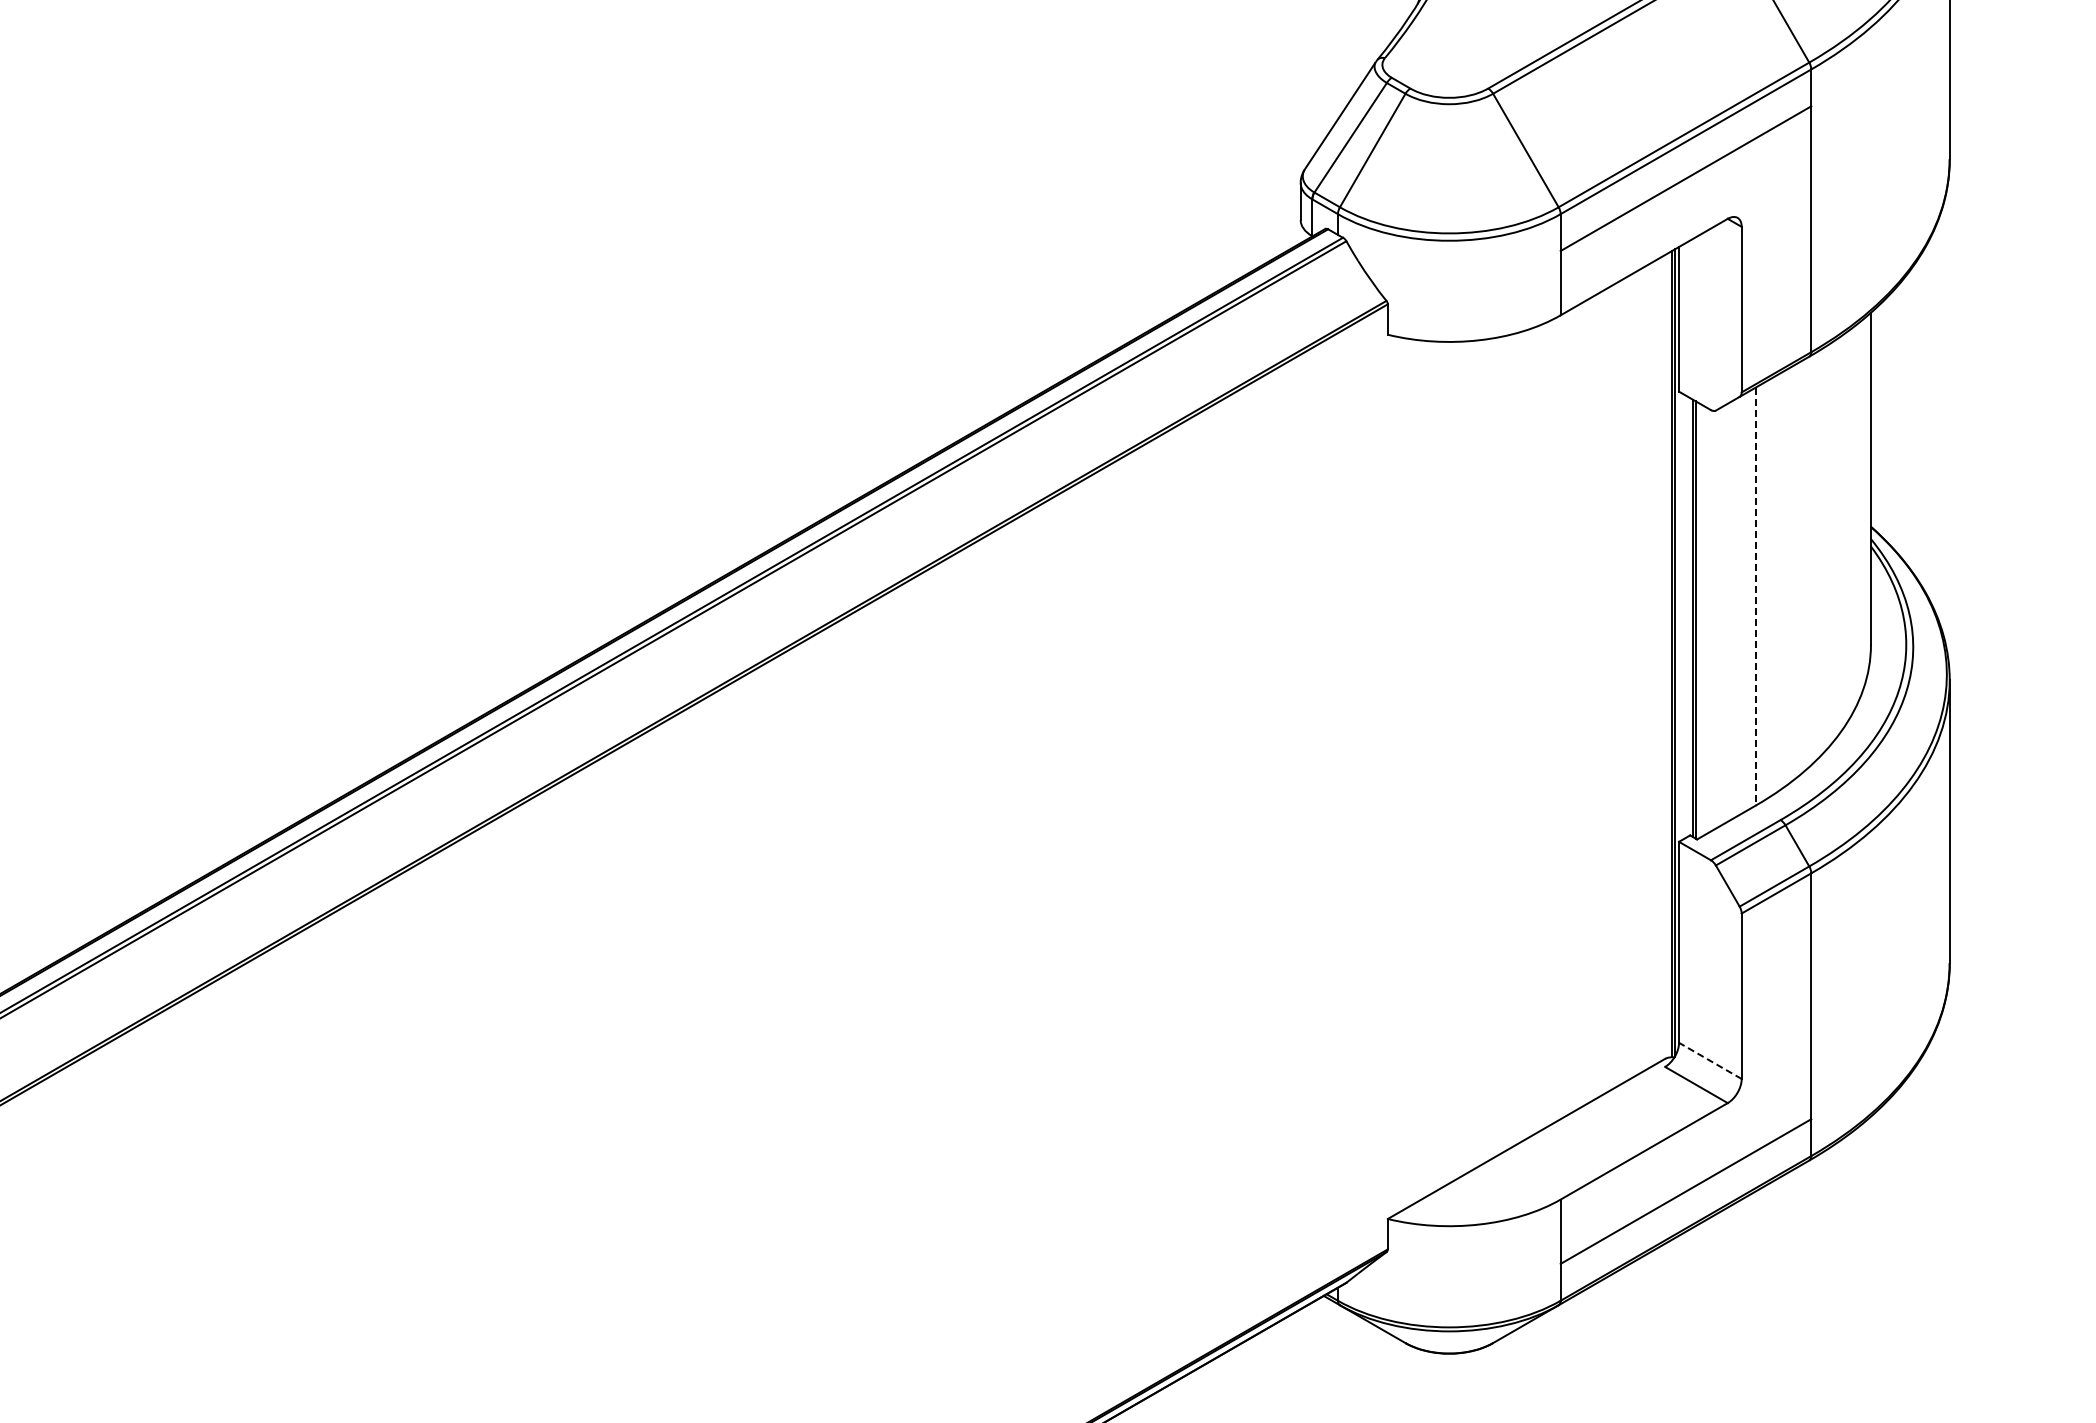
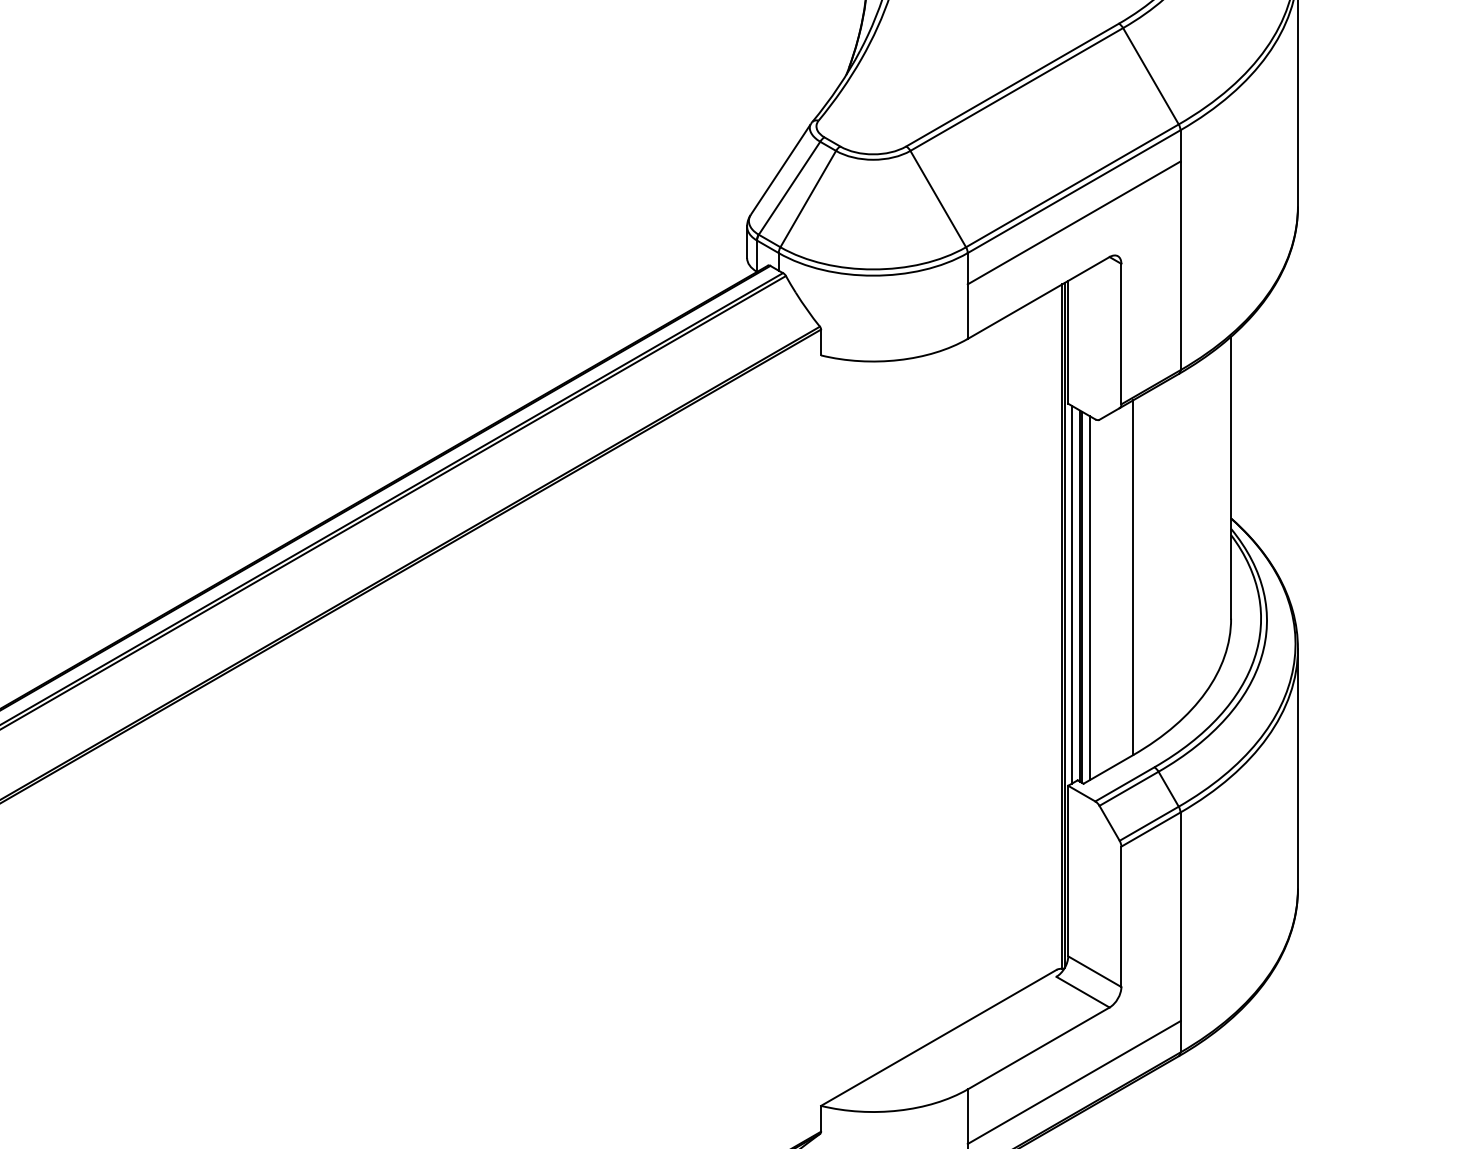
line: (1755, 597) -> (1133, 578), dashed -> solid
line: (1683, 616) -> (1072, 594), added
line: (1704, 620) -> (1089, 597), added
line: (1709, 1060) -> (1094, 971), dashed -> solid

